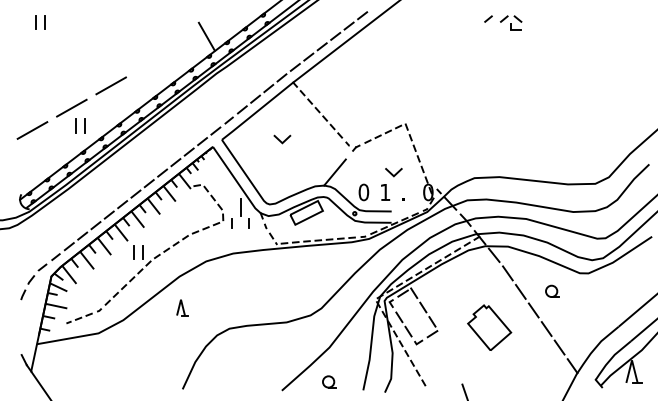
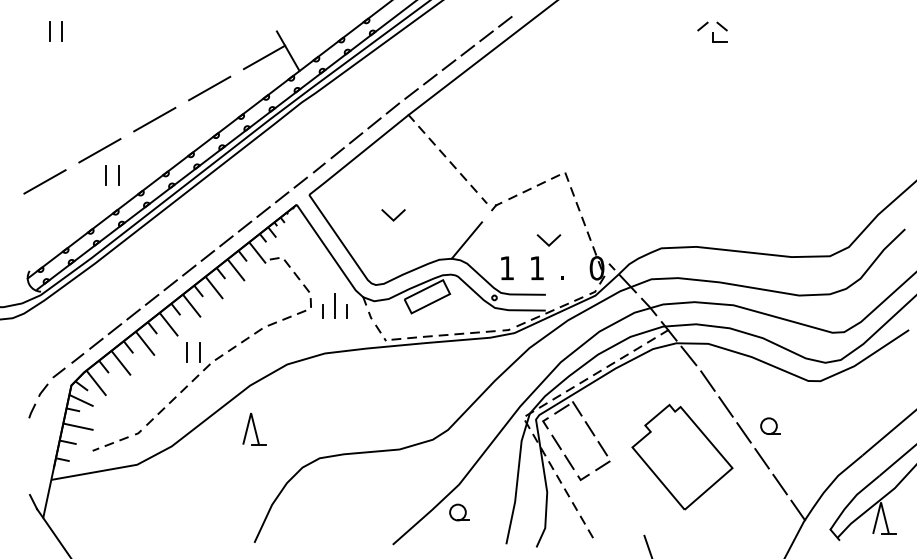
line: (488, 19) -> (680, 26), removed
line: (189, 41) -> (264, 57), added
line: (150, 63) -> (209, 88), added
line: (280, 140) -> (391, 217), moved
text: (363, 192) -> (506, 268), 0 -> 1
line: (240, 206) -> (334, 305), moved
part: (552, 290) -> (770, 425), moved
part: (182, 307) -> (254, 428), size x1.43
part: (489, 327) -> (682, 456), size x1.67
part: (329, 381) -> (459, 512), moved

